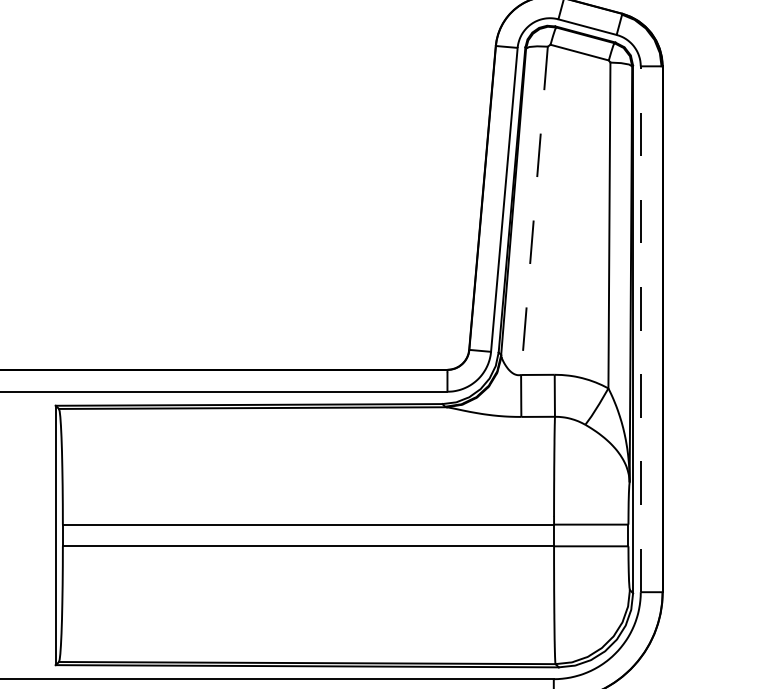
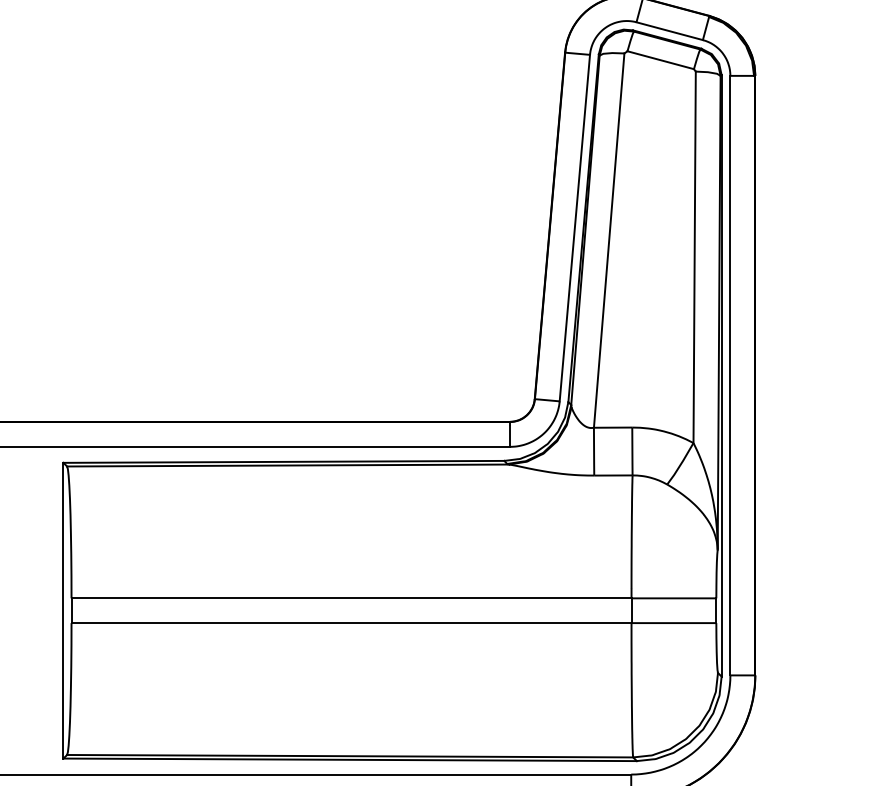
line: (534, 210) -> (609, 240), dashed -> solid
line: (640, 329) -> (730, 375), dashed -> solid

